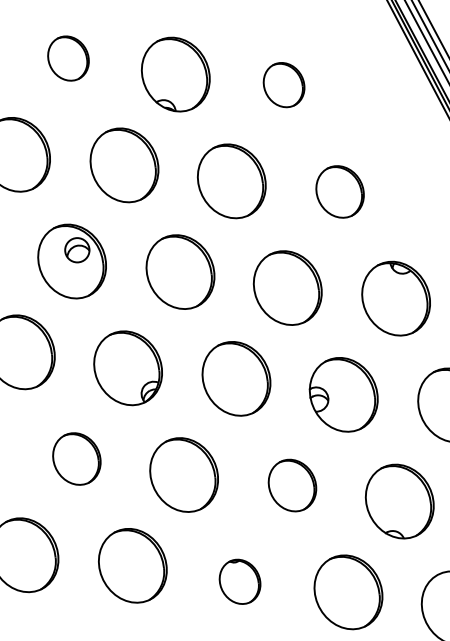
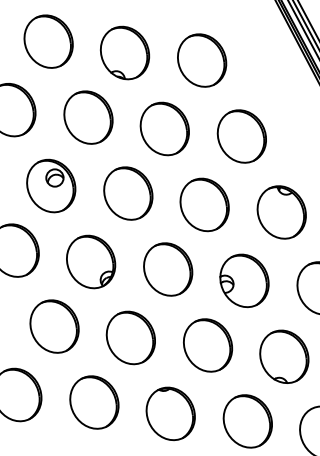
part: (68, 58) -> (48, 41), size x1.67
part: (283, 84) -> (201, 60), size x1.67
part: (339, 191) -> (241, 136), size x1.43
part: (76, 458) -> (54, 326), size x1.43
part: (292, 485) -> (208, 345), size x1.43
part: (239, 581) -> (170, 413), size x1.67

